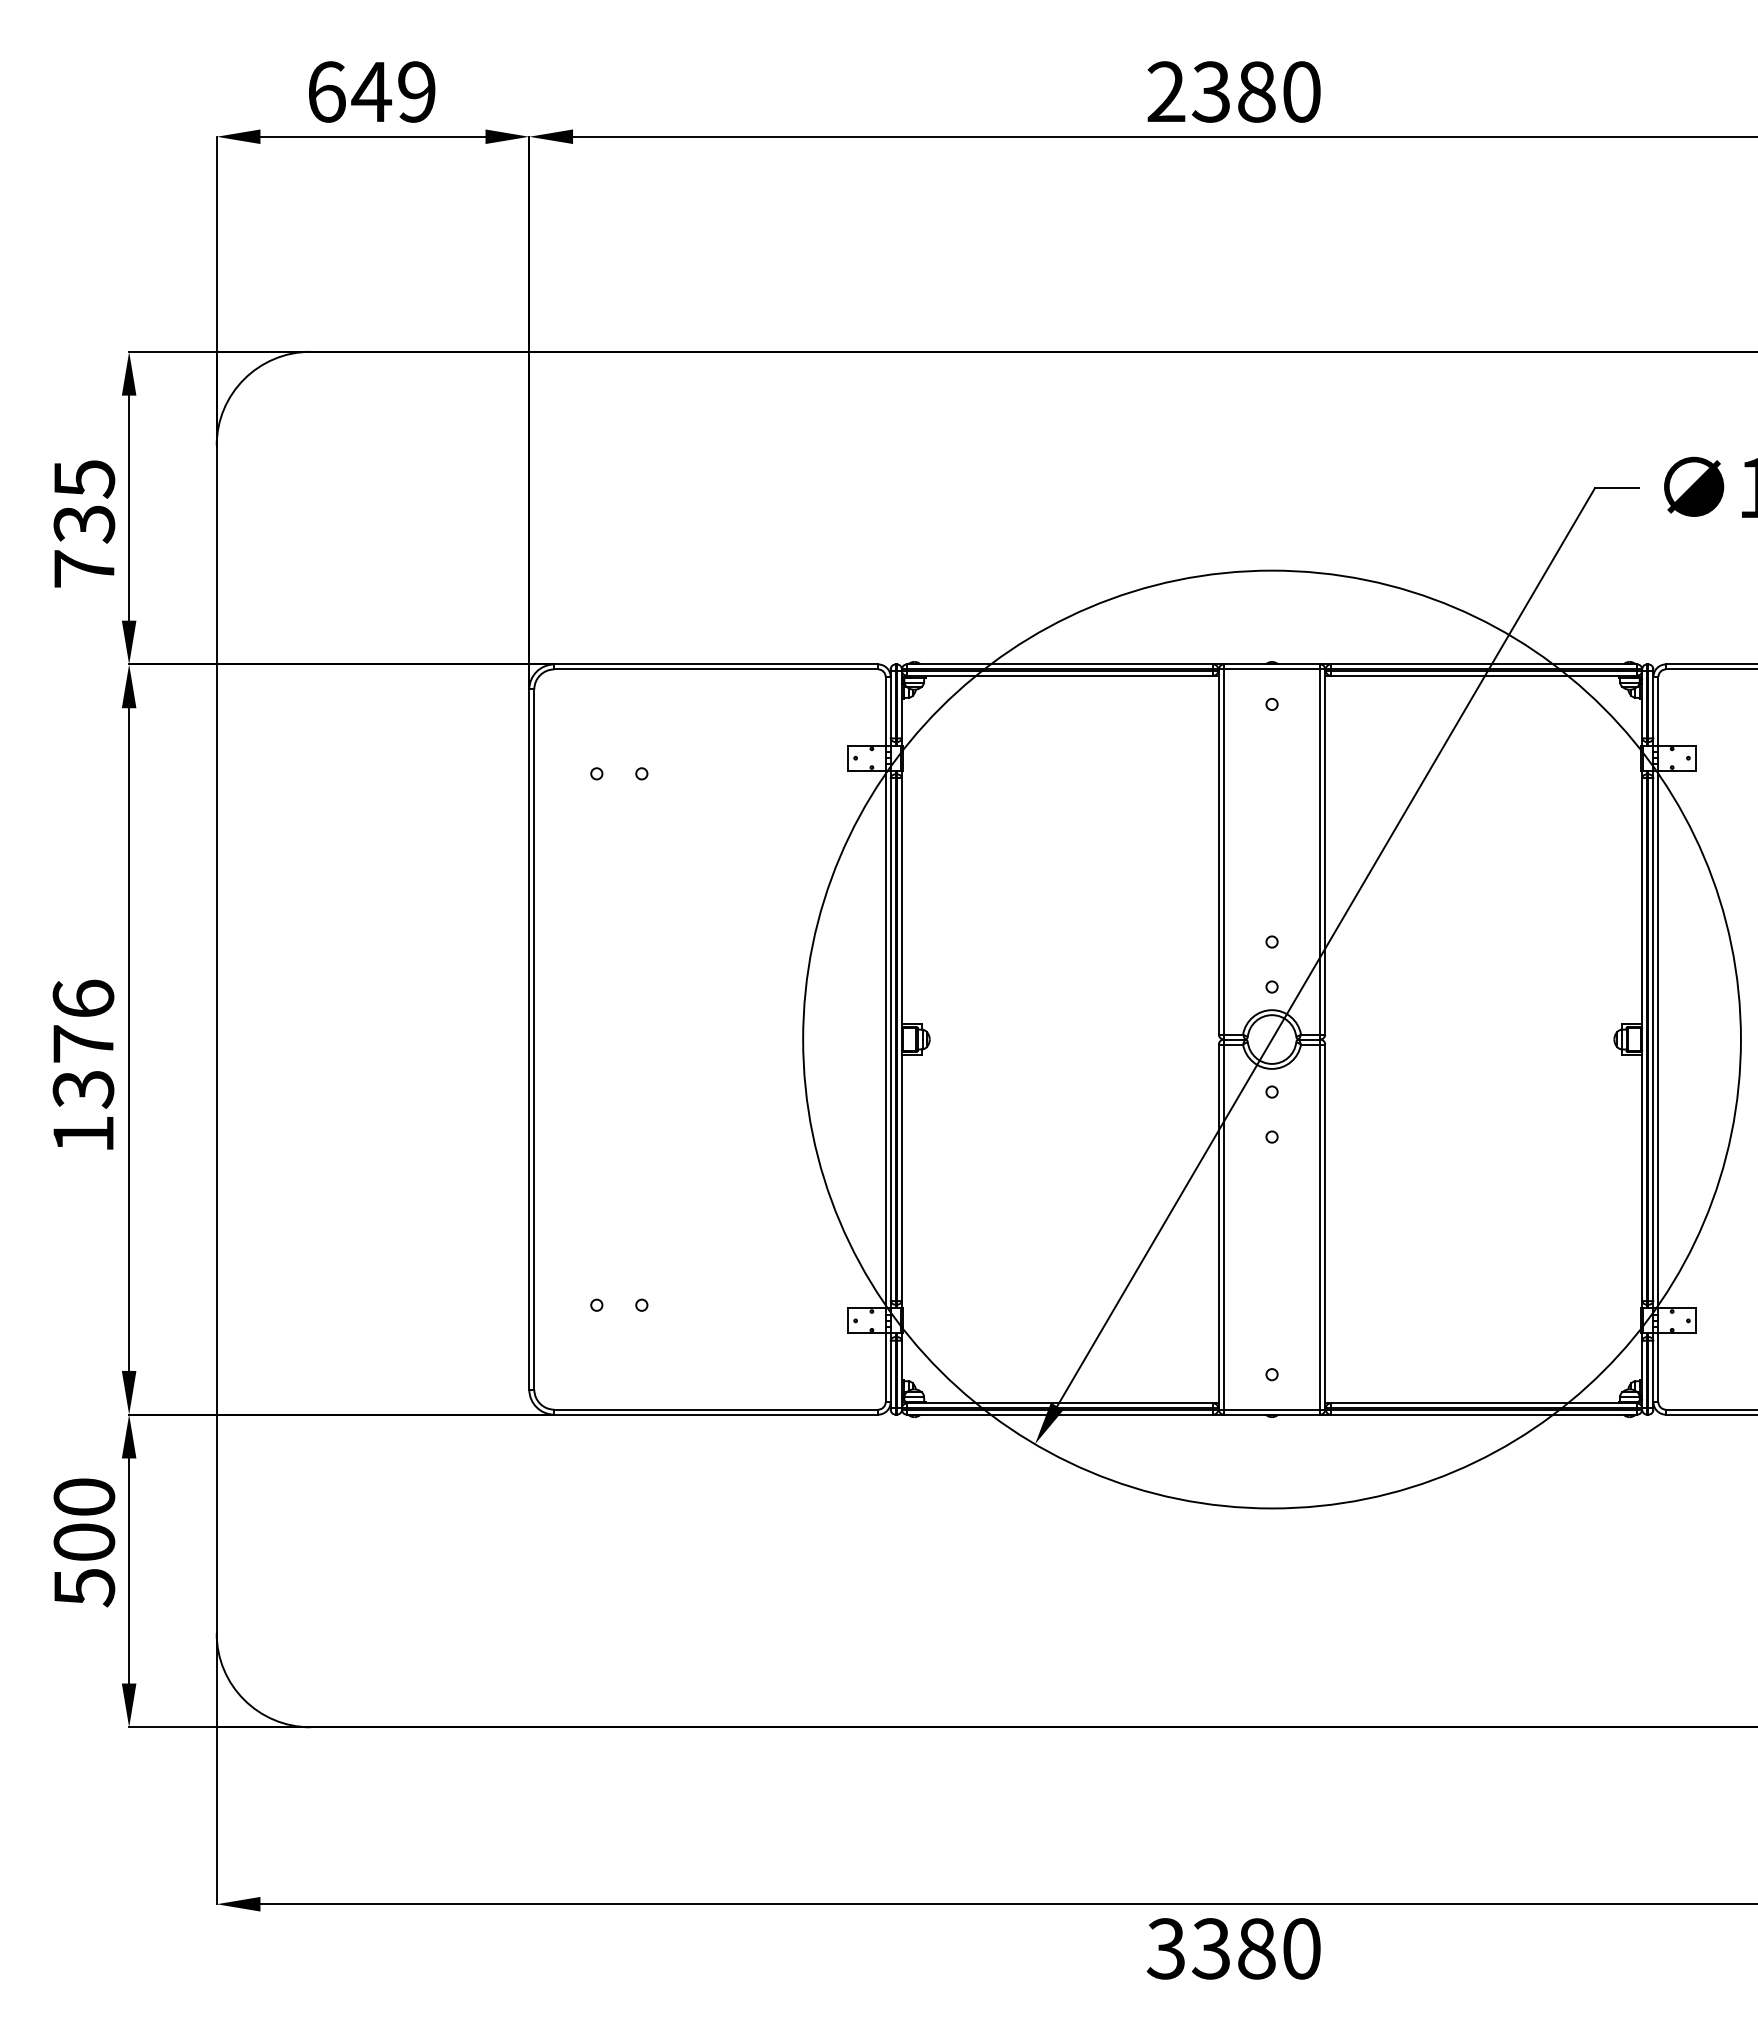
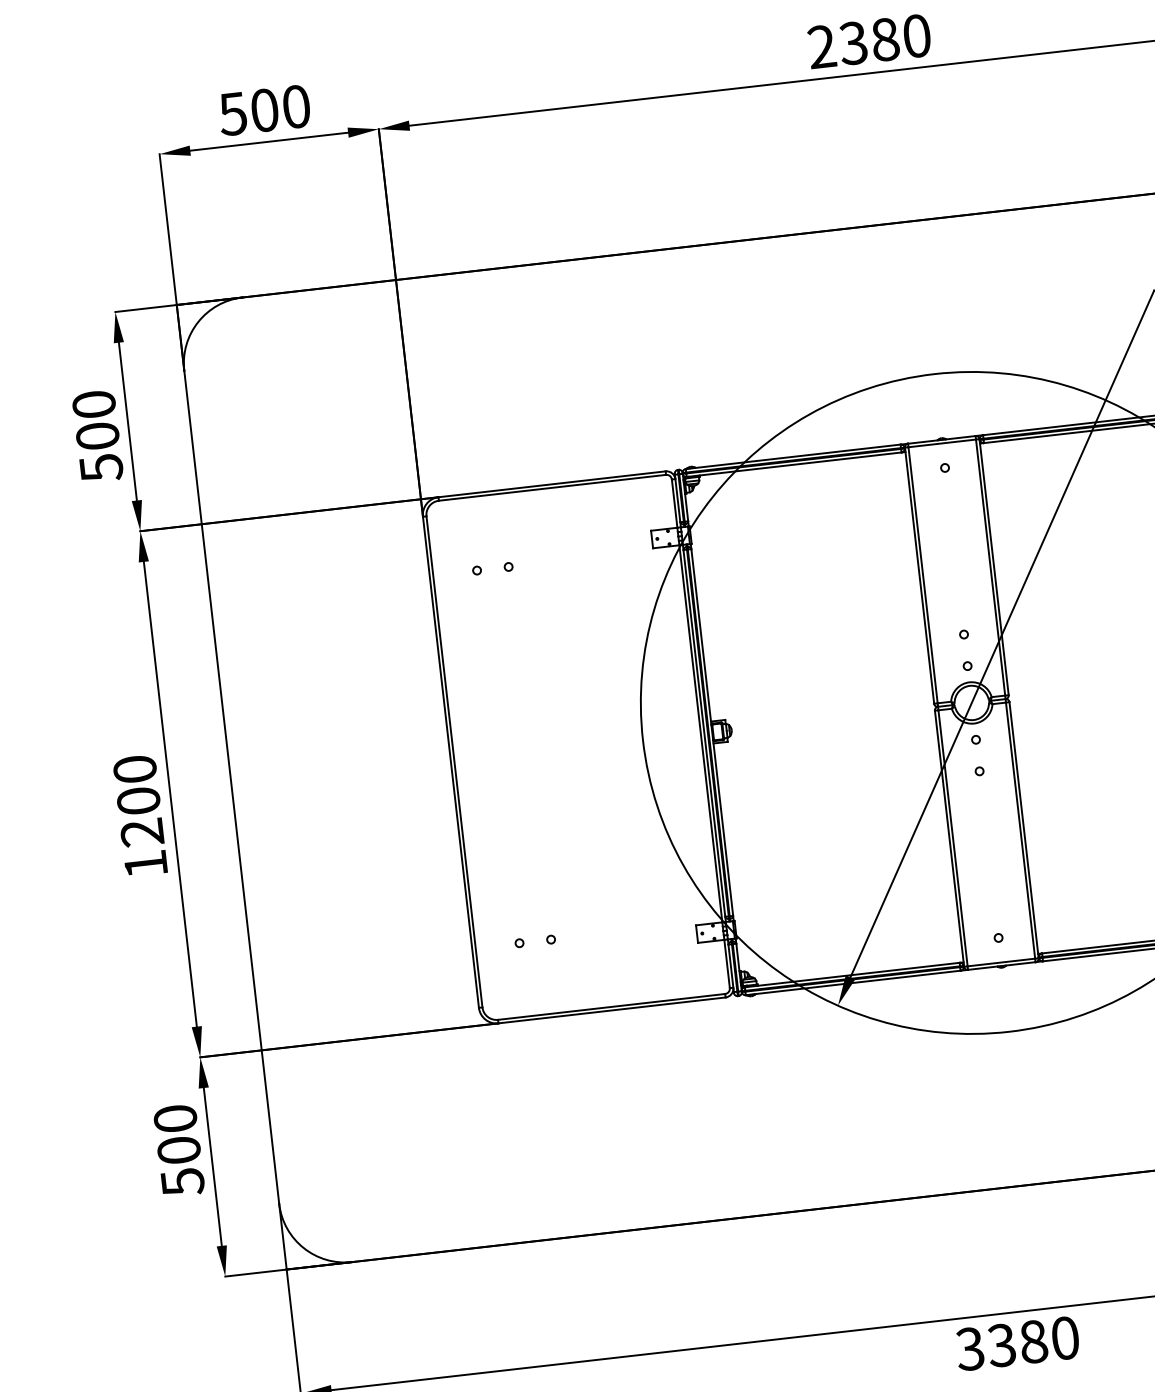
text: (370, 91) -> (263, 110), 649 -> 500
text: (84, 524) -> (97, 436), 735 -> 500
text: (83, 1043) -> (138, 800), 1376 -> 1200

